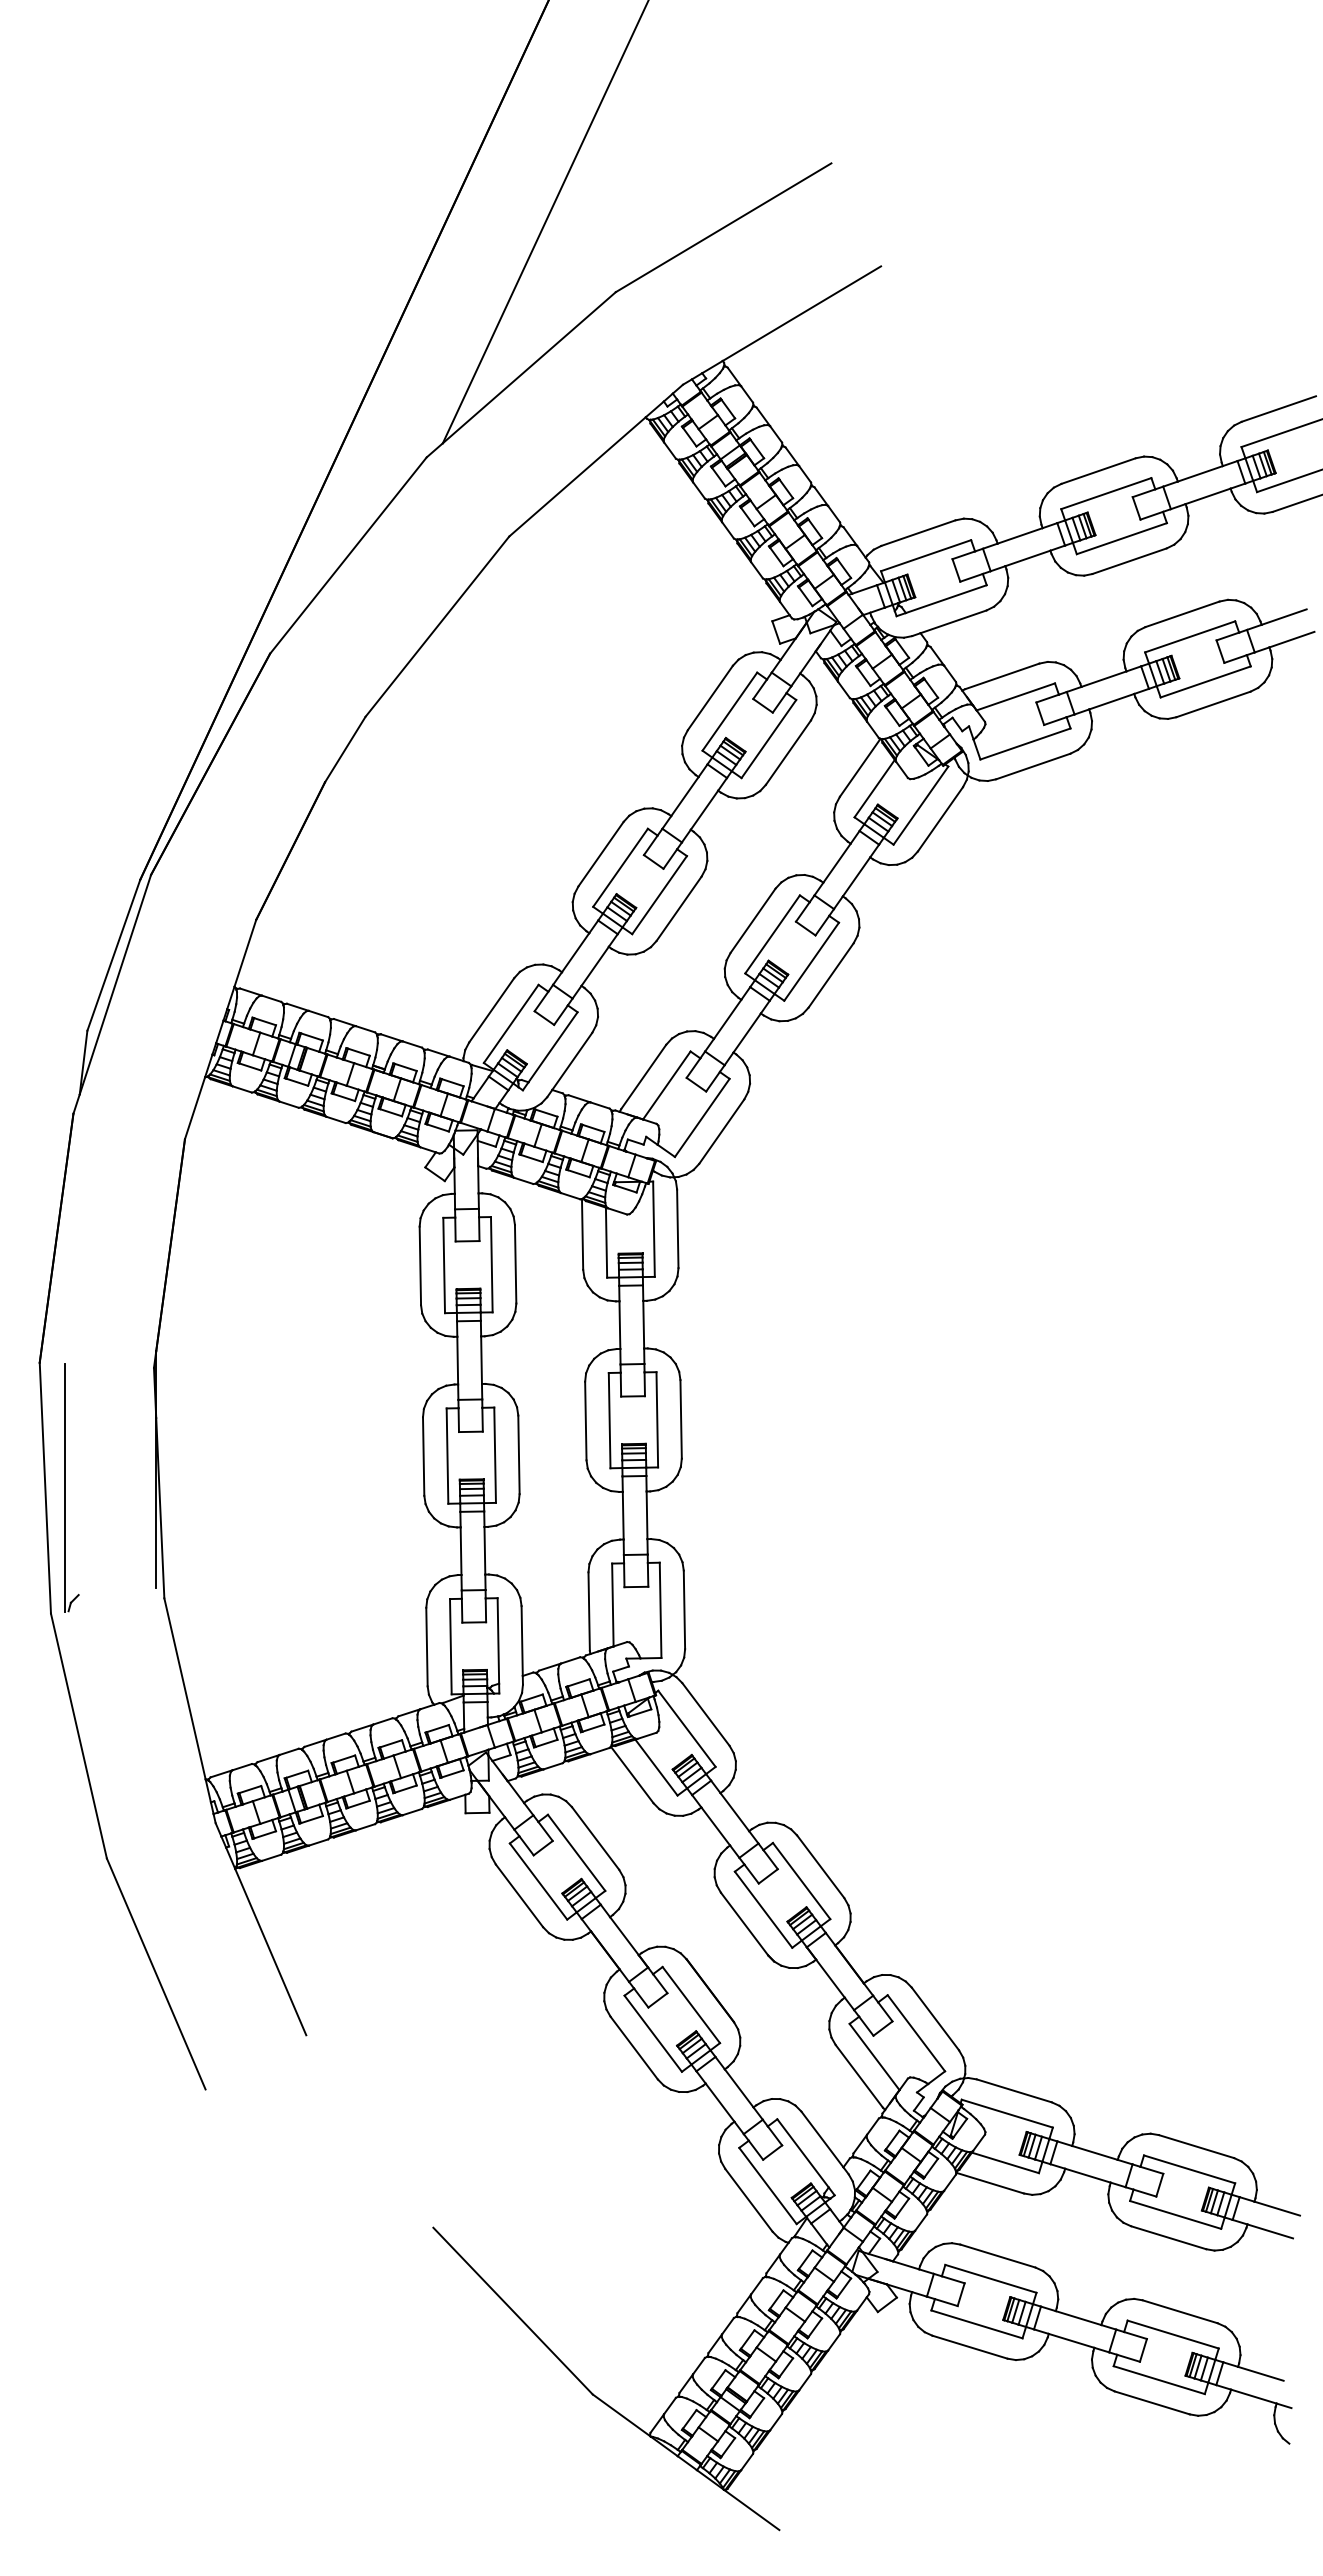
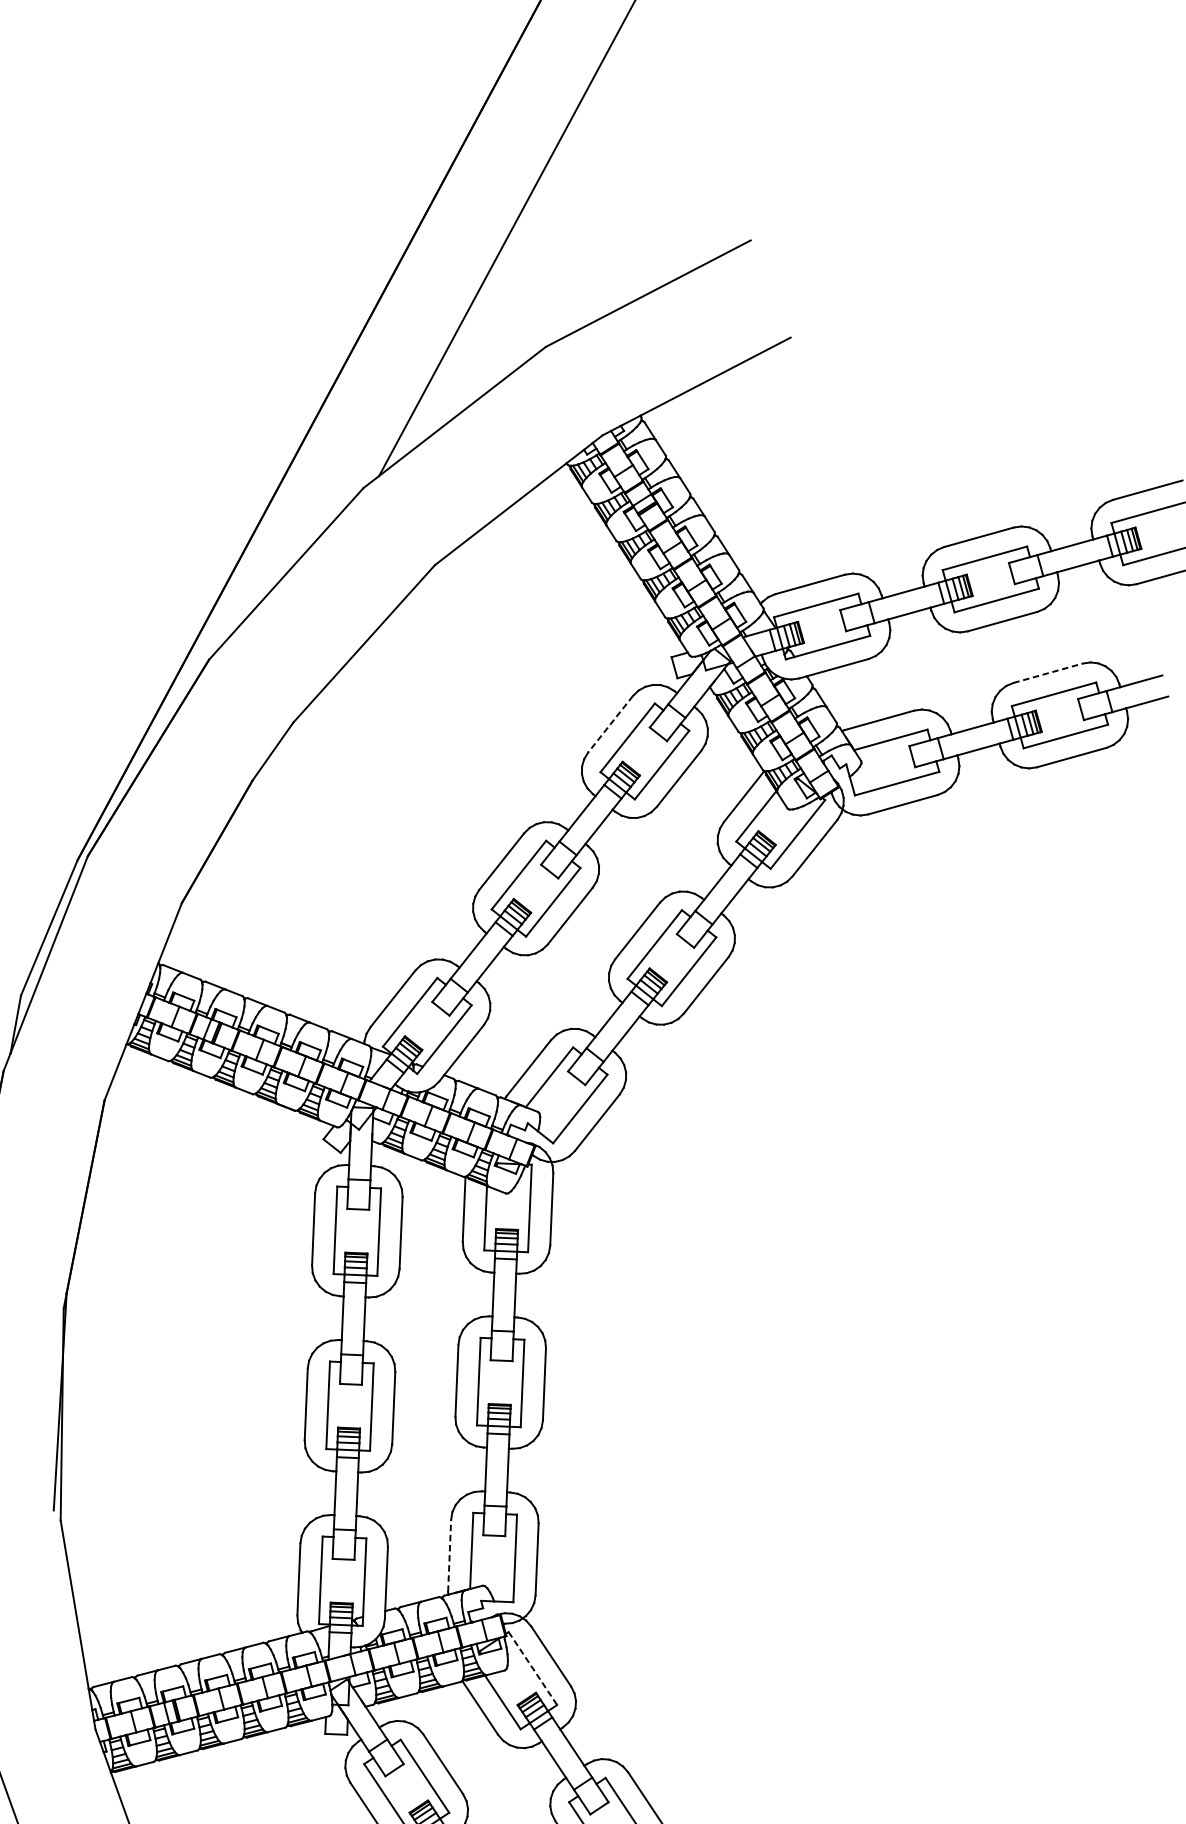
line: (1182, 614) -> (1048, 673), solid -> dashed
line: (710, 698) -> (610, 724), solid -> dashed
line: (589, 1611) -> (449, 1555), solid -> dashed
line: (686, 1728) -> (532, 1668), solid -> dashed

